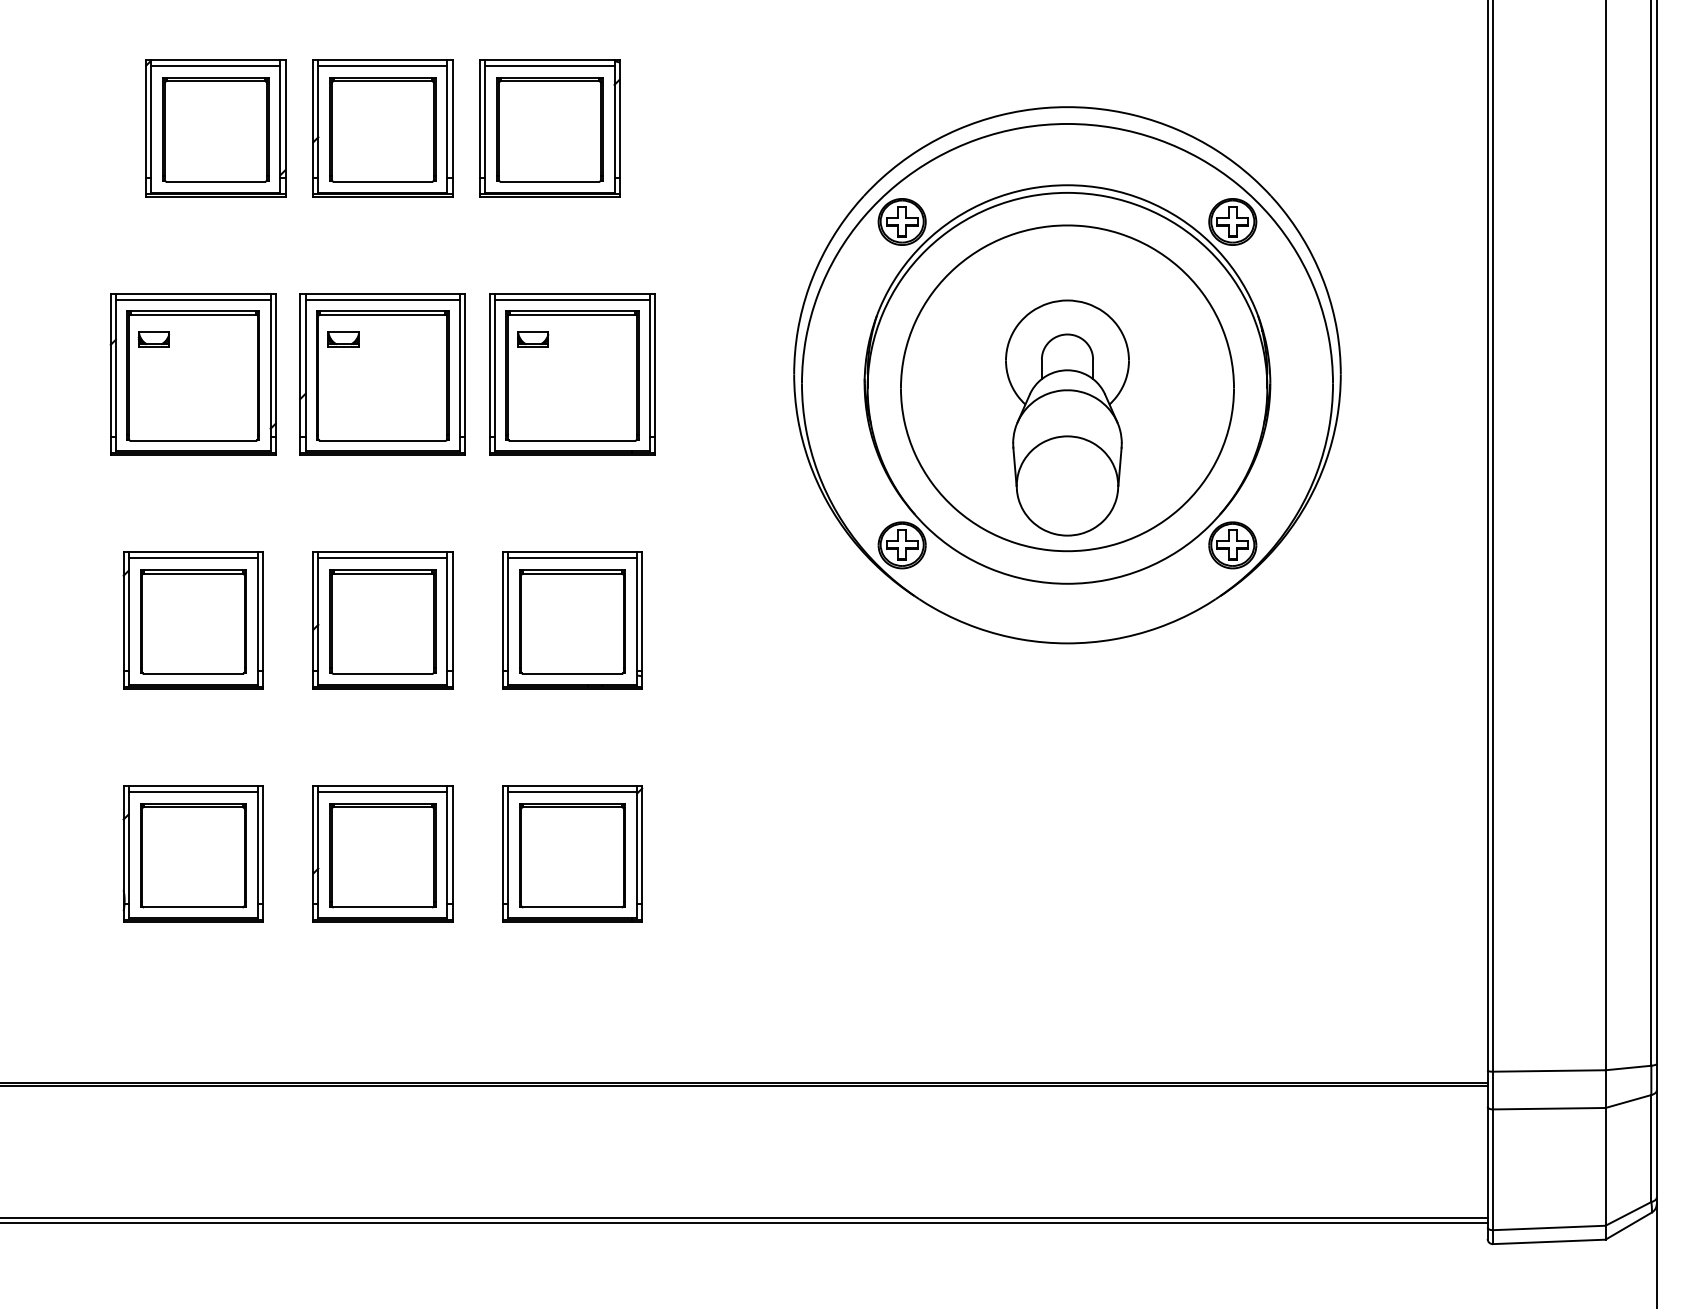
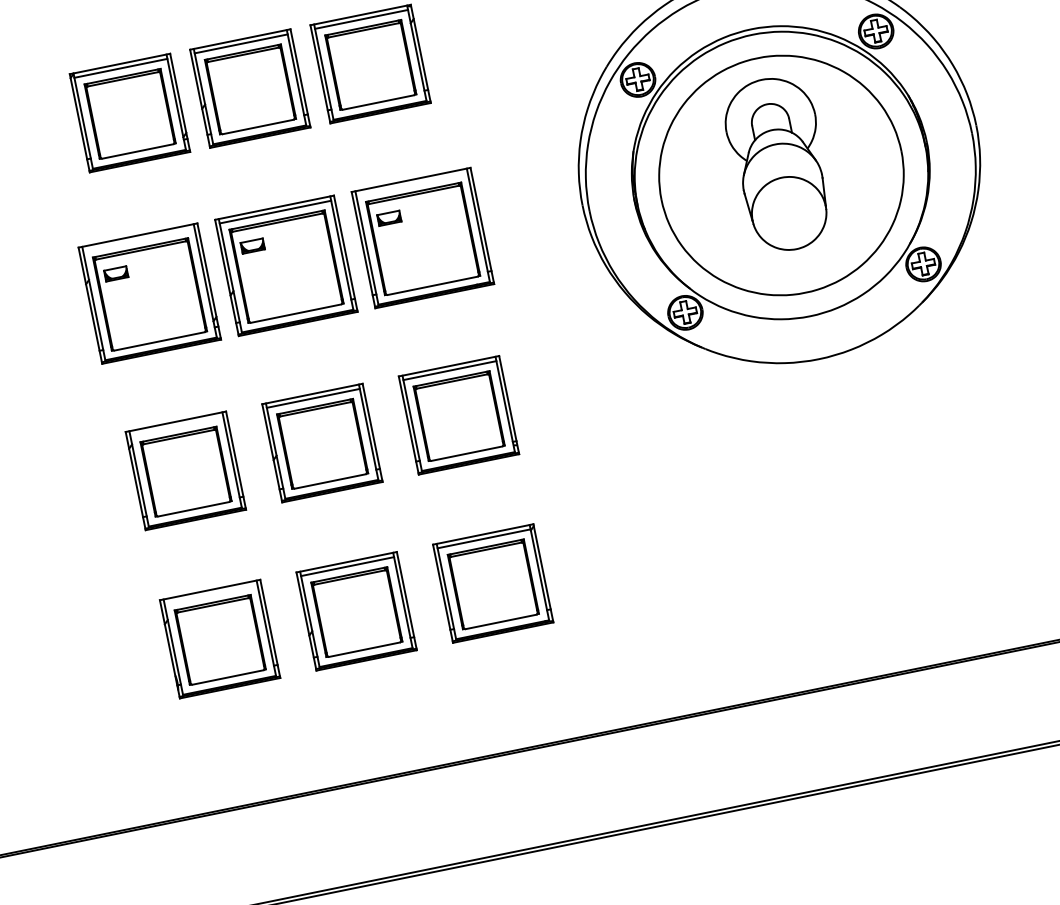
line: (192, 299) -> (138, 239), removed
line: (572, 299) -> (411, 184), removed
part: (1067, 417) -> (779, 164), moved
line: (192, 558) -> (176, 426), removed
line: (192, 792) -> (210, 594), removed

